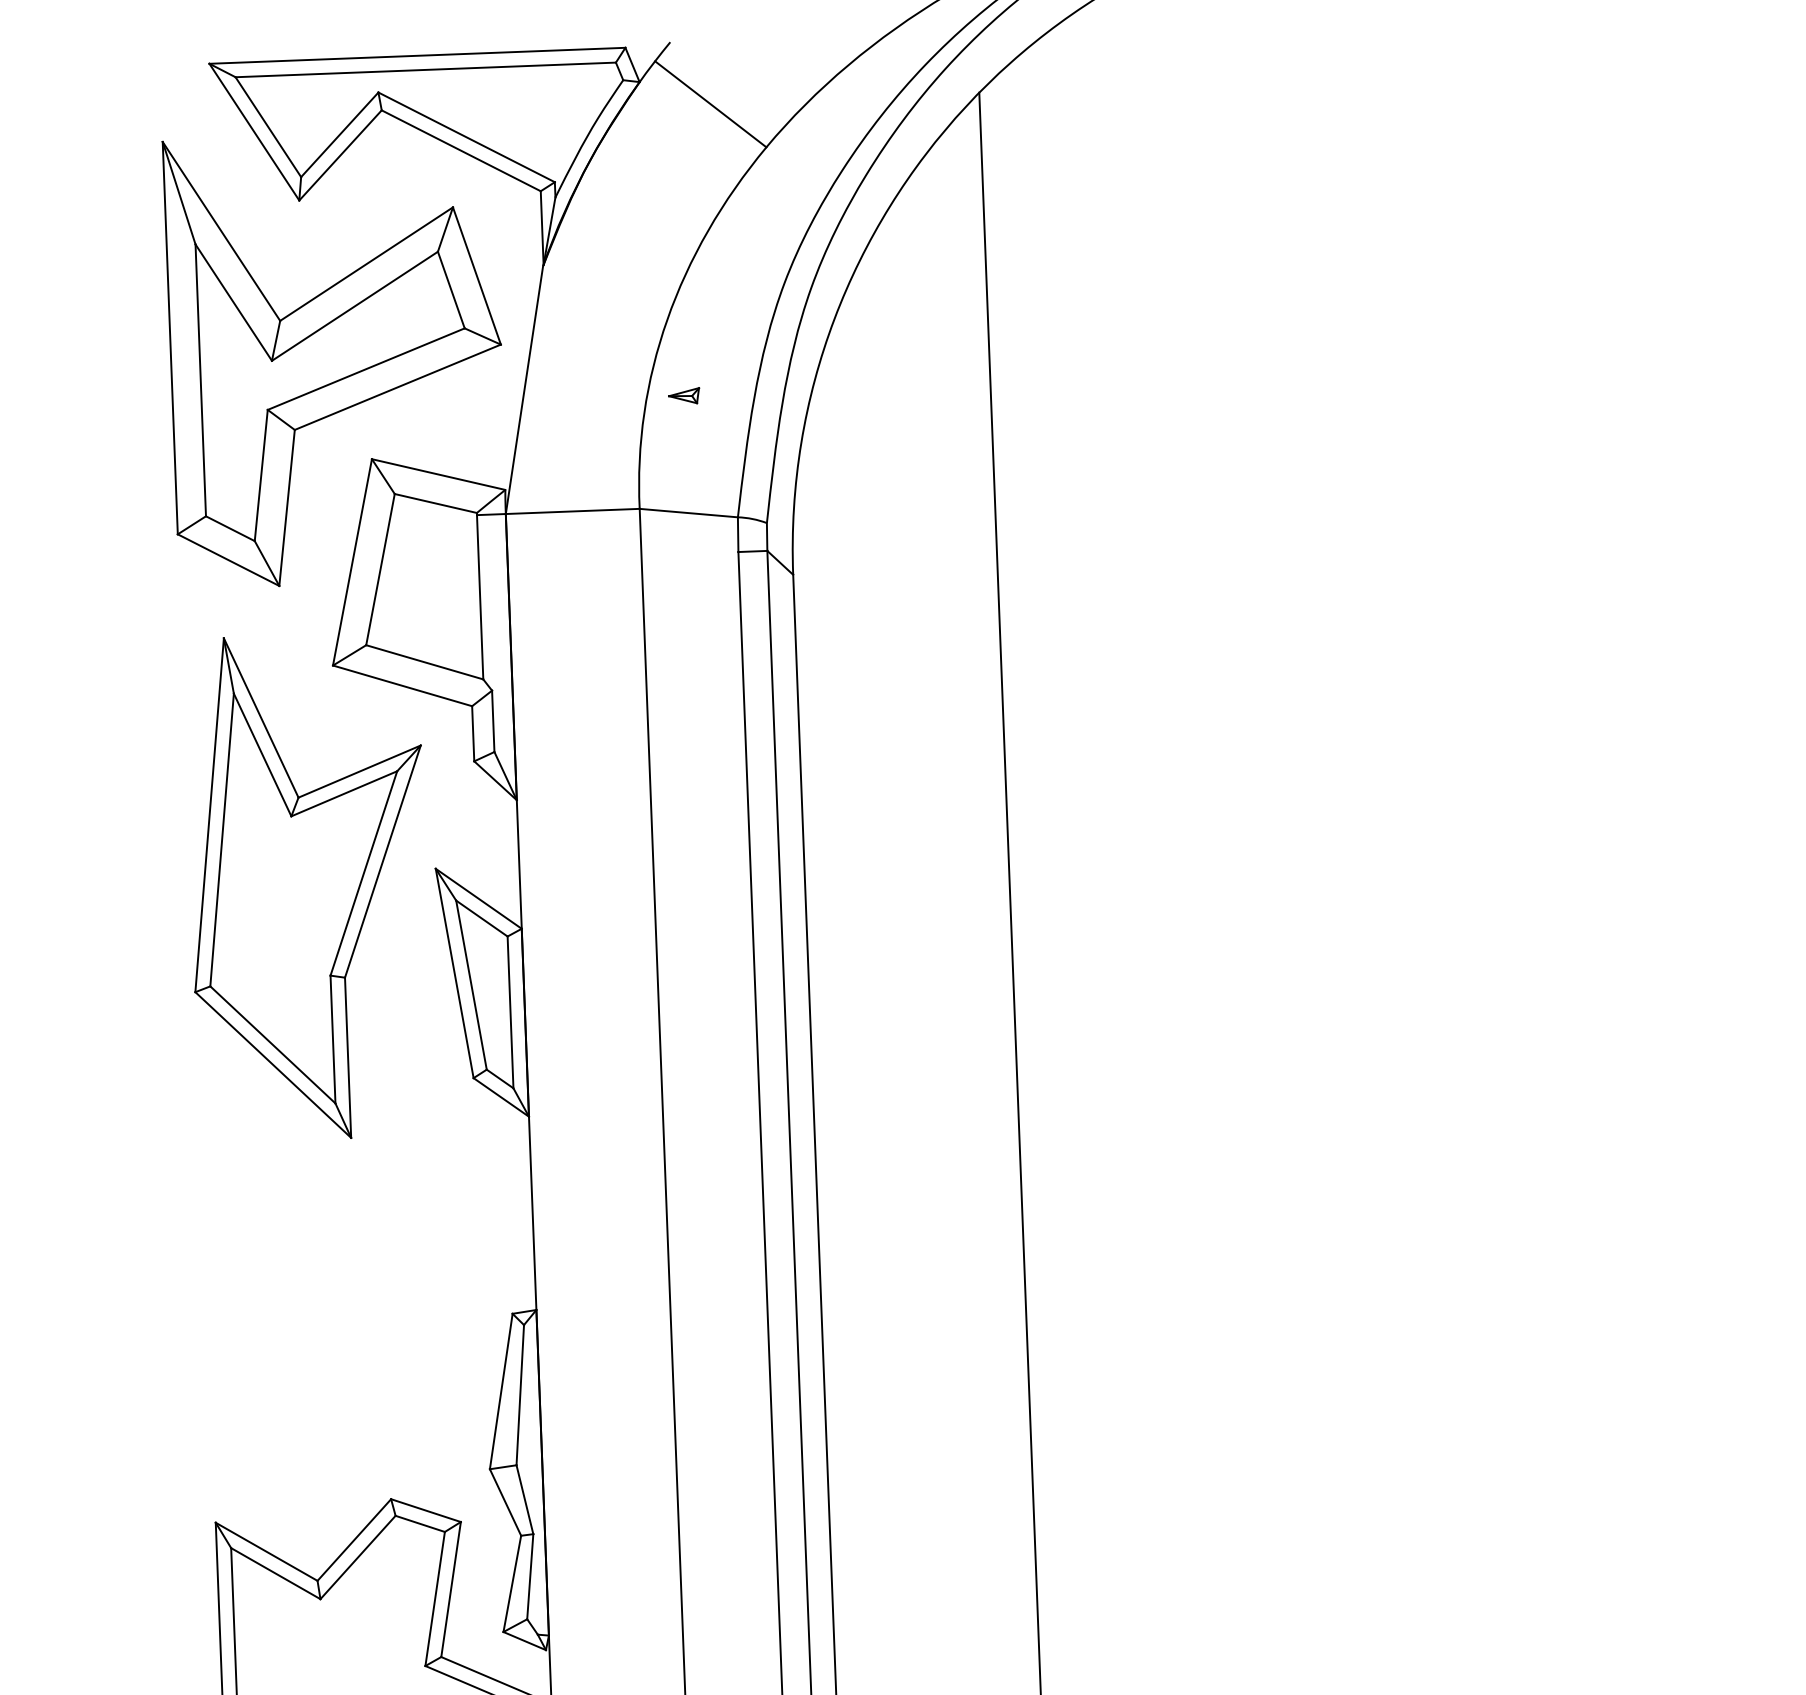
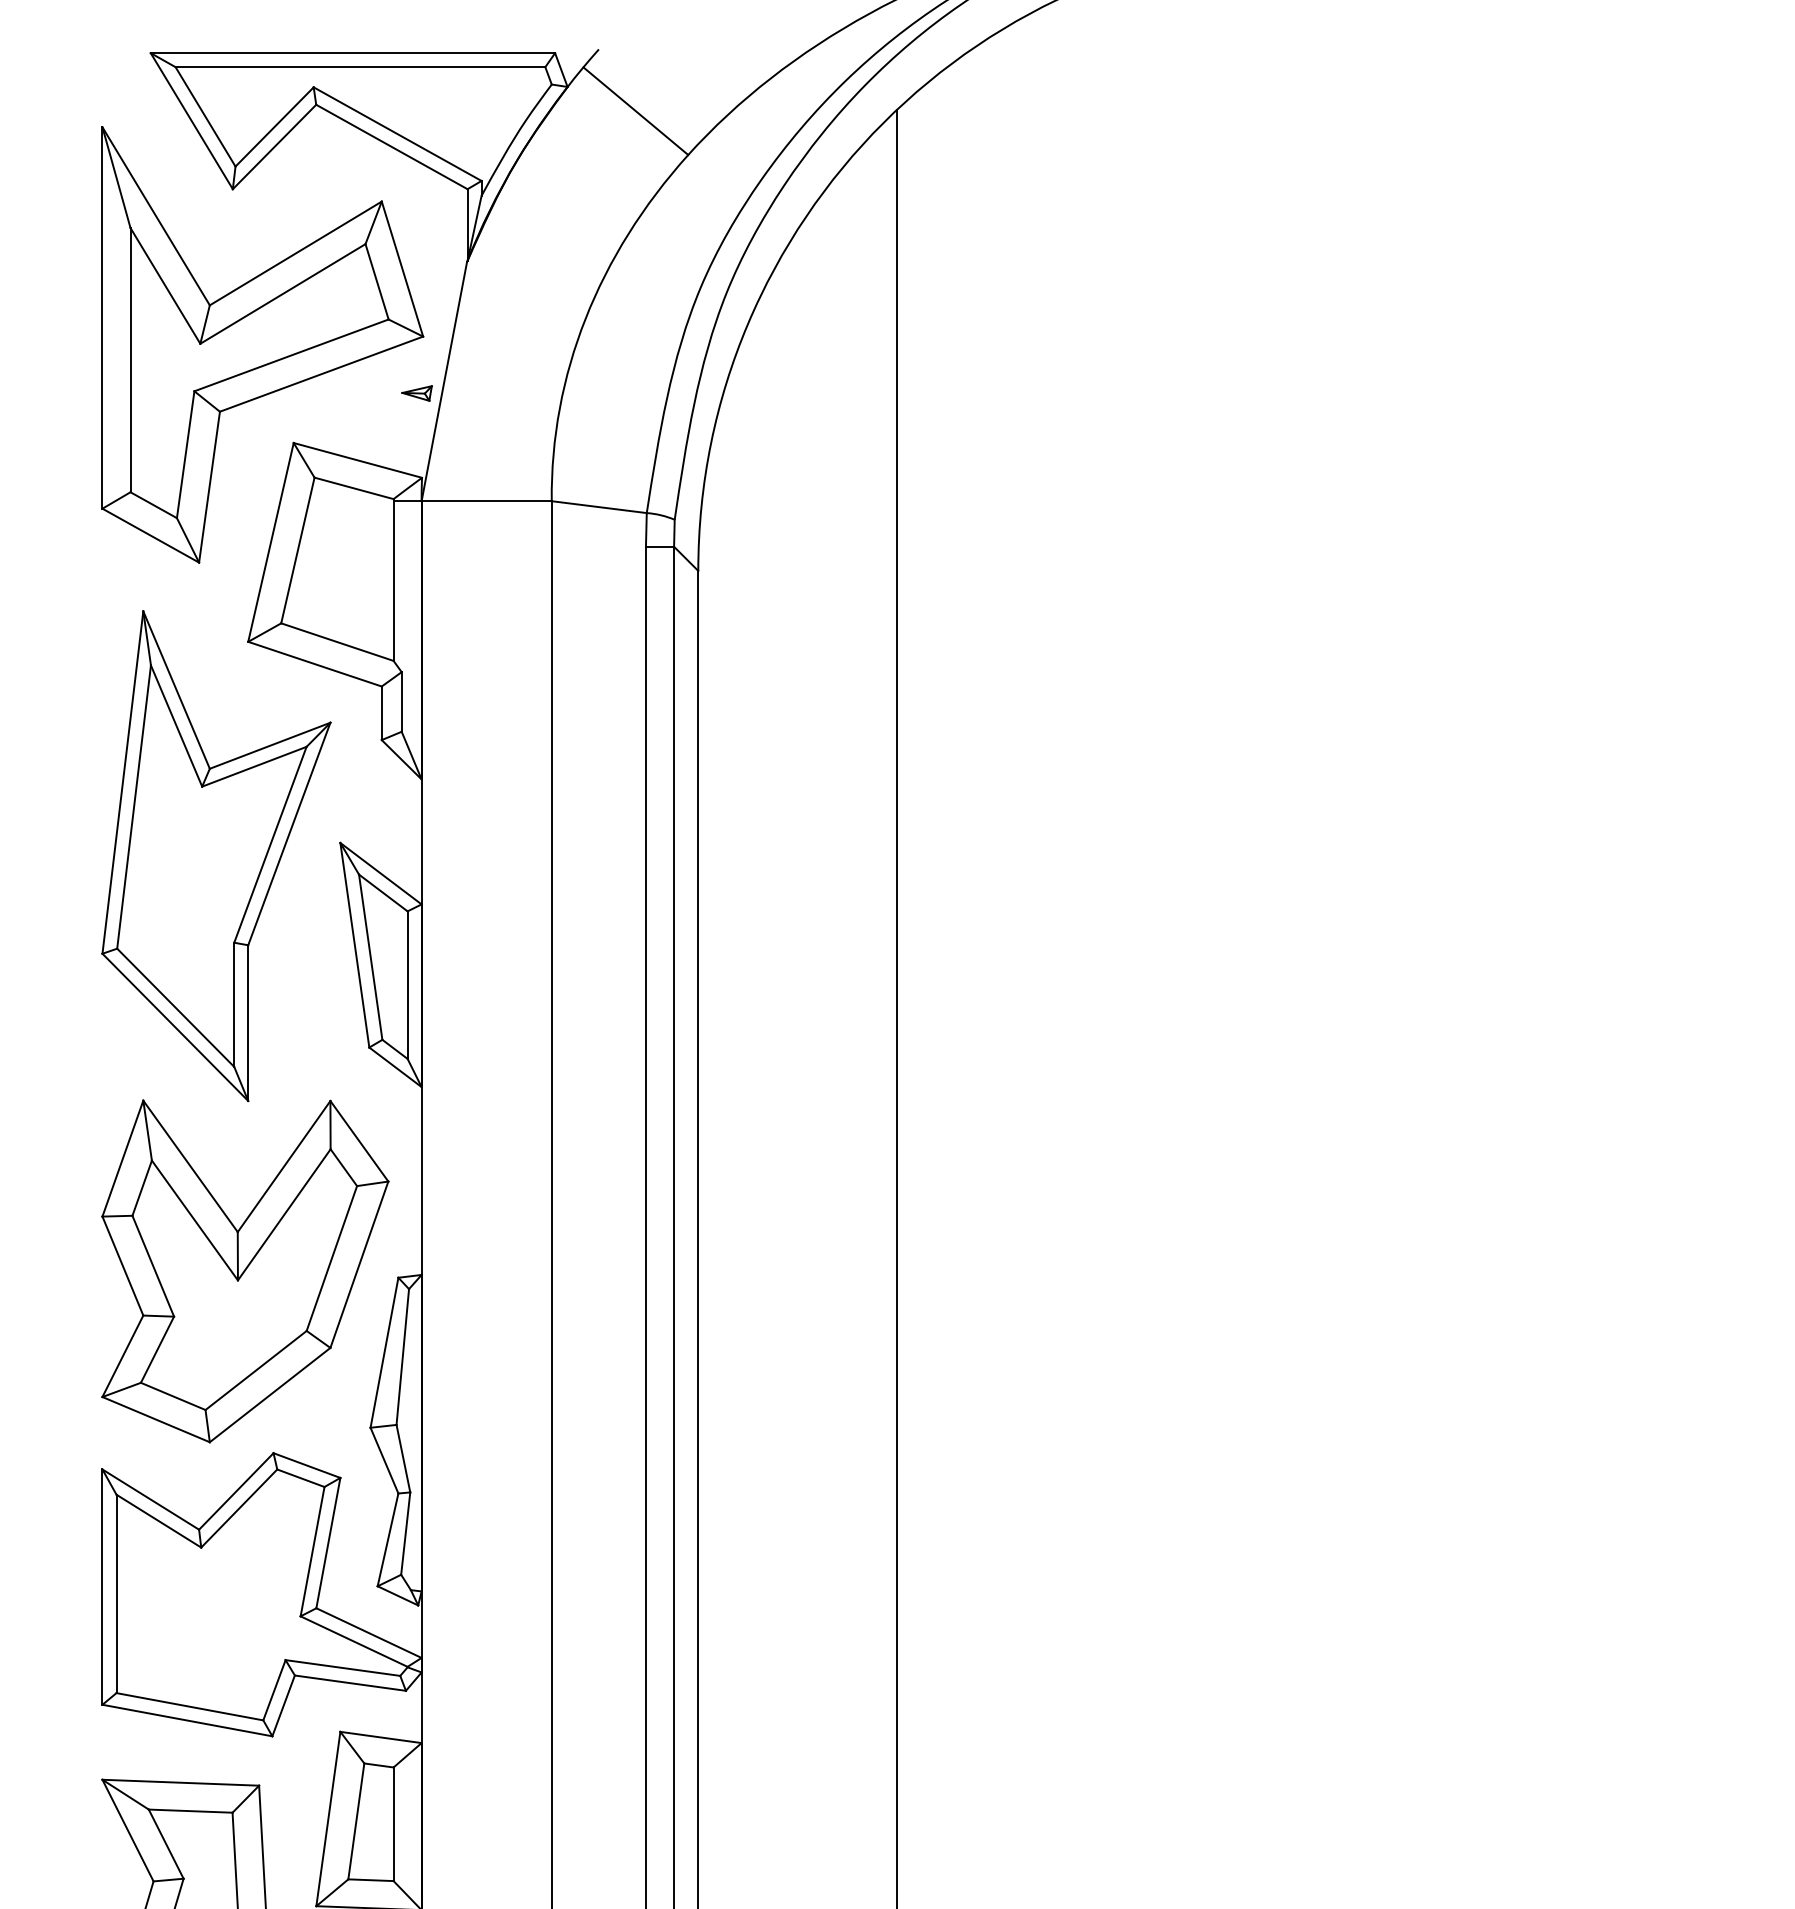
part: (683, 396) -> (416, 393), moved
part: (355, 1313) -> (245, 1271), added

